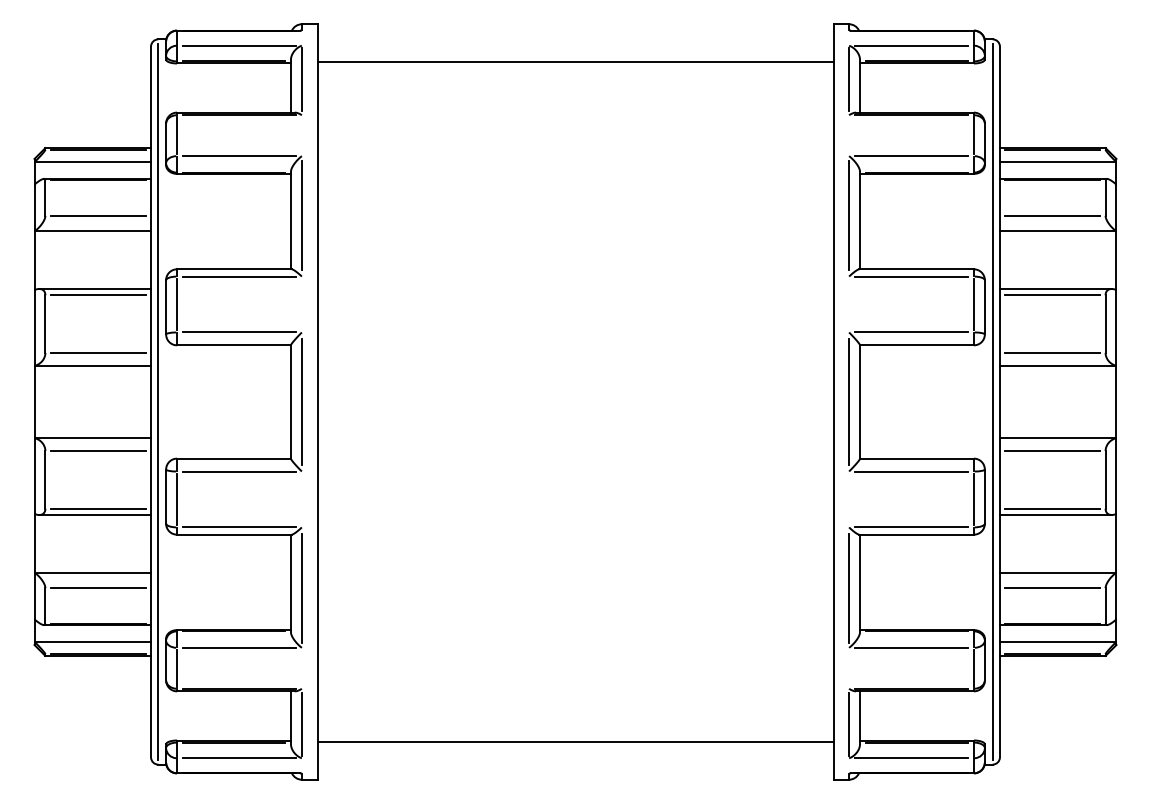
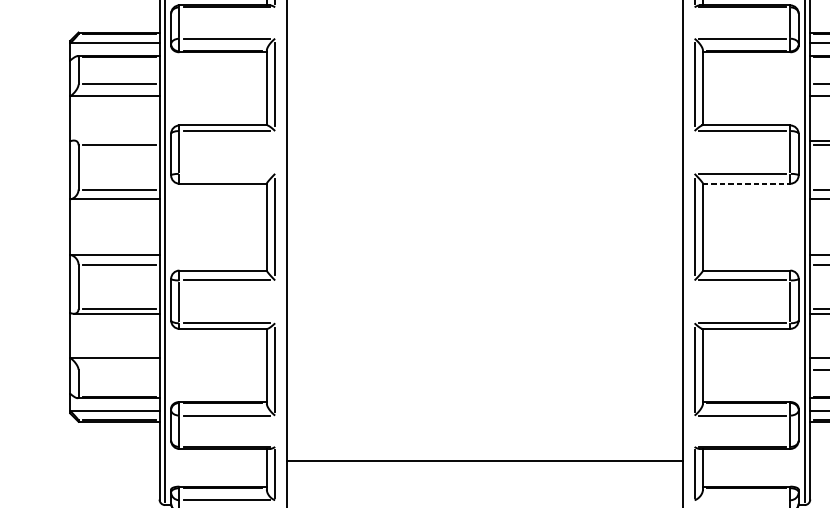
line: (95, 288) -> (116, 140), removed
line: (239, 332) -> (227, 173), removed
line: (916, 345) -> (746, 183), solid -> dashed
line: (97, 588) -> (118, 370), removed
line: (575, 741) -> (484, 460), moved
line: (911, 758) -> (742, 500), removed

